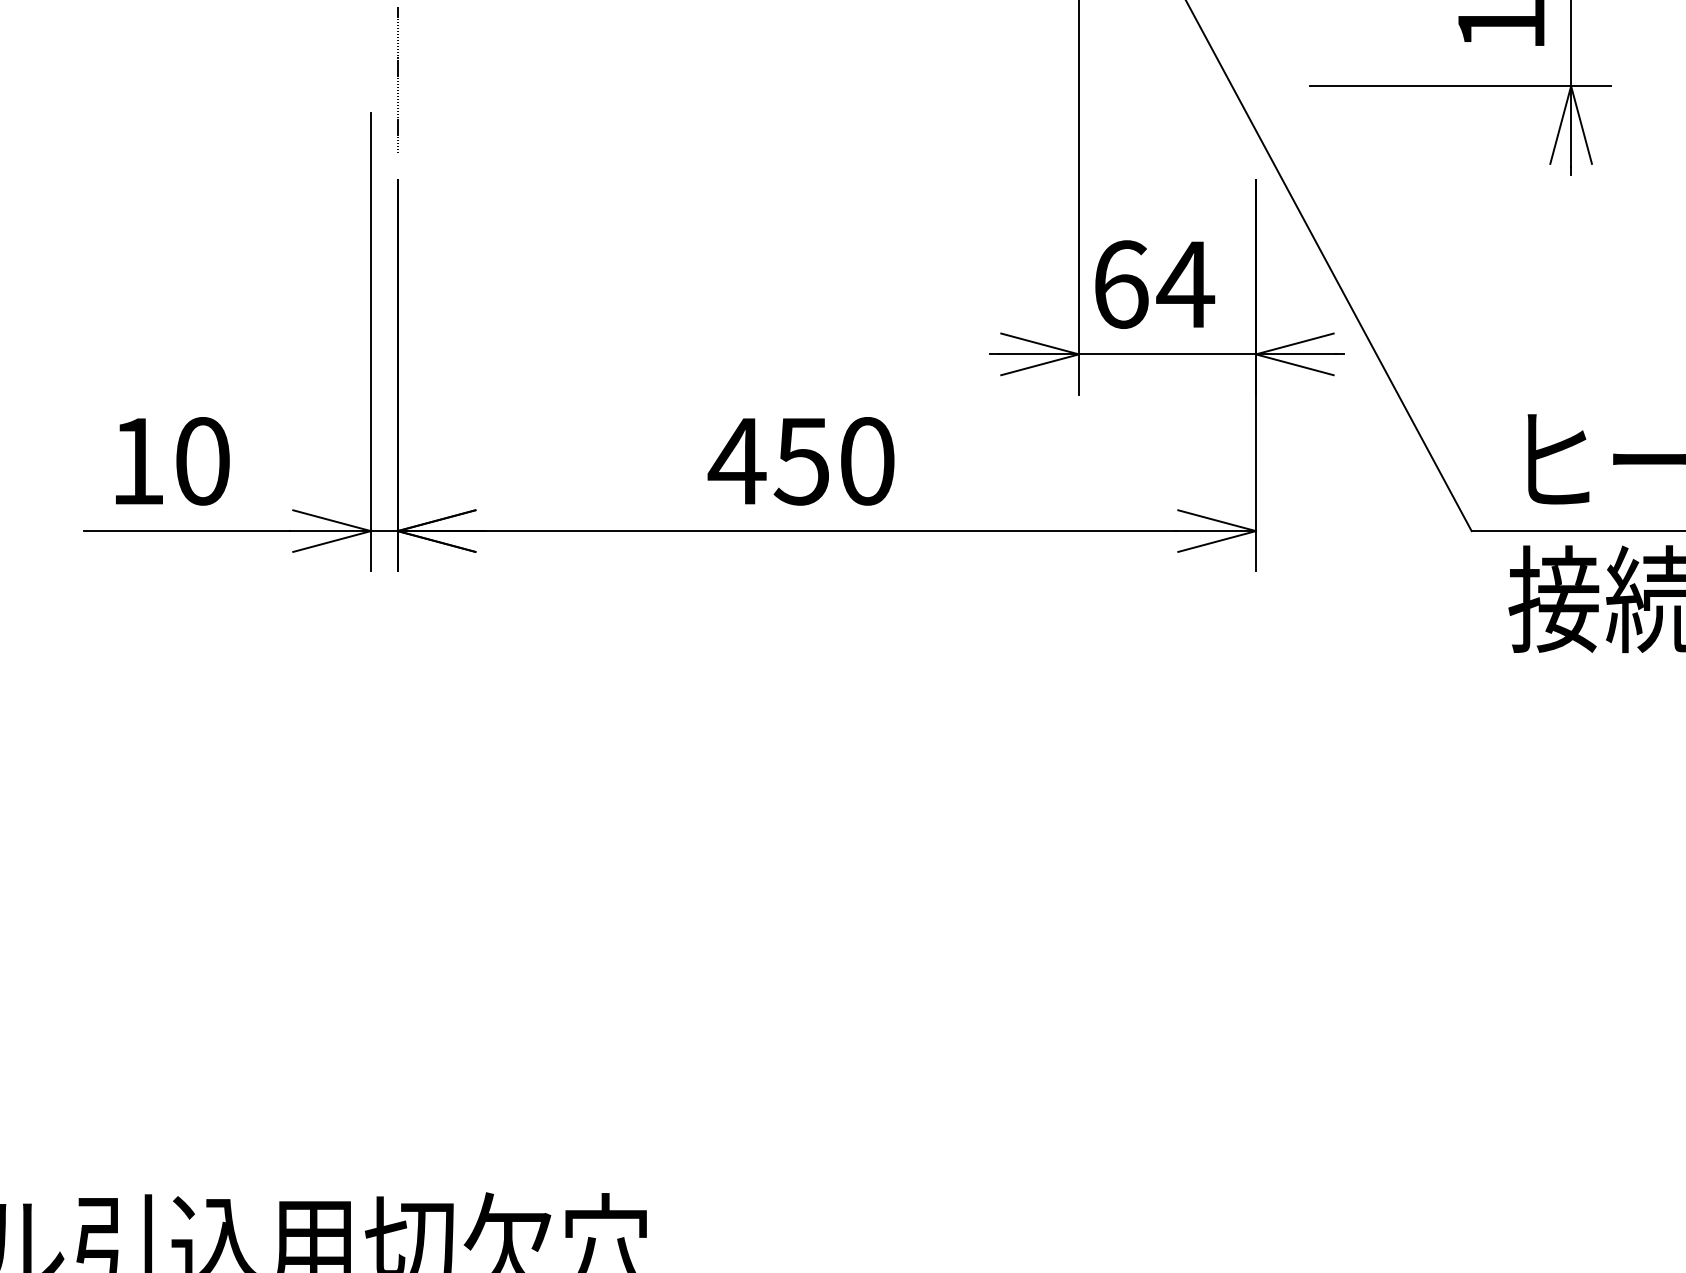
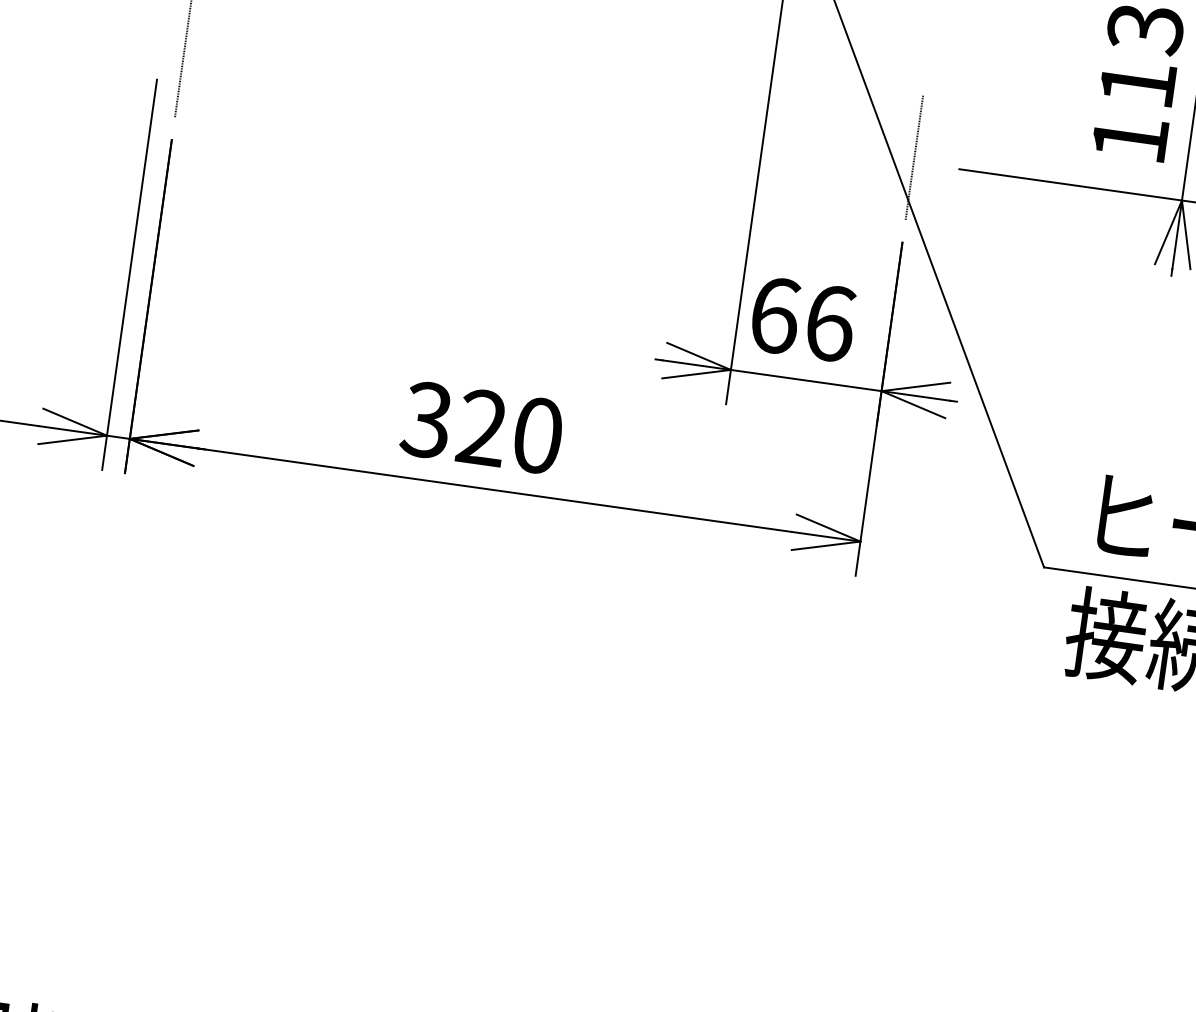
line: (1255, 80) -> (913, 157), added
text: (1185, 284) -> (829, 323), 64 -> 66
text: (768, 461) -> (453, 423), 450 -> 320

